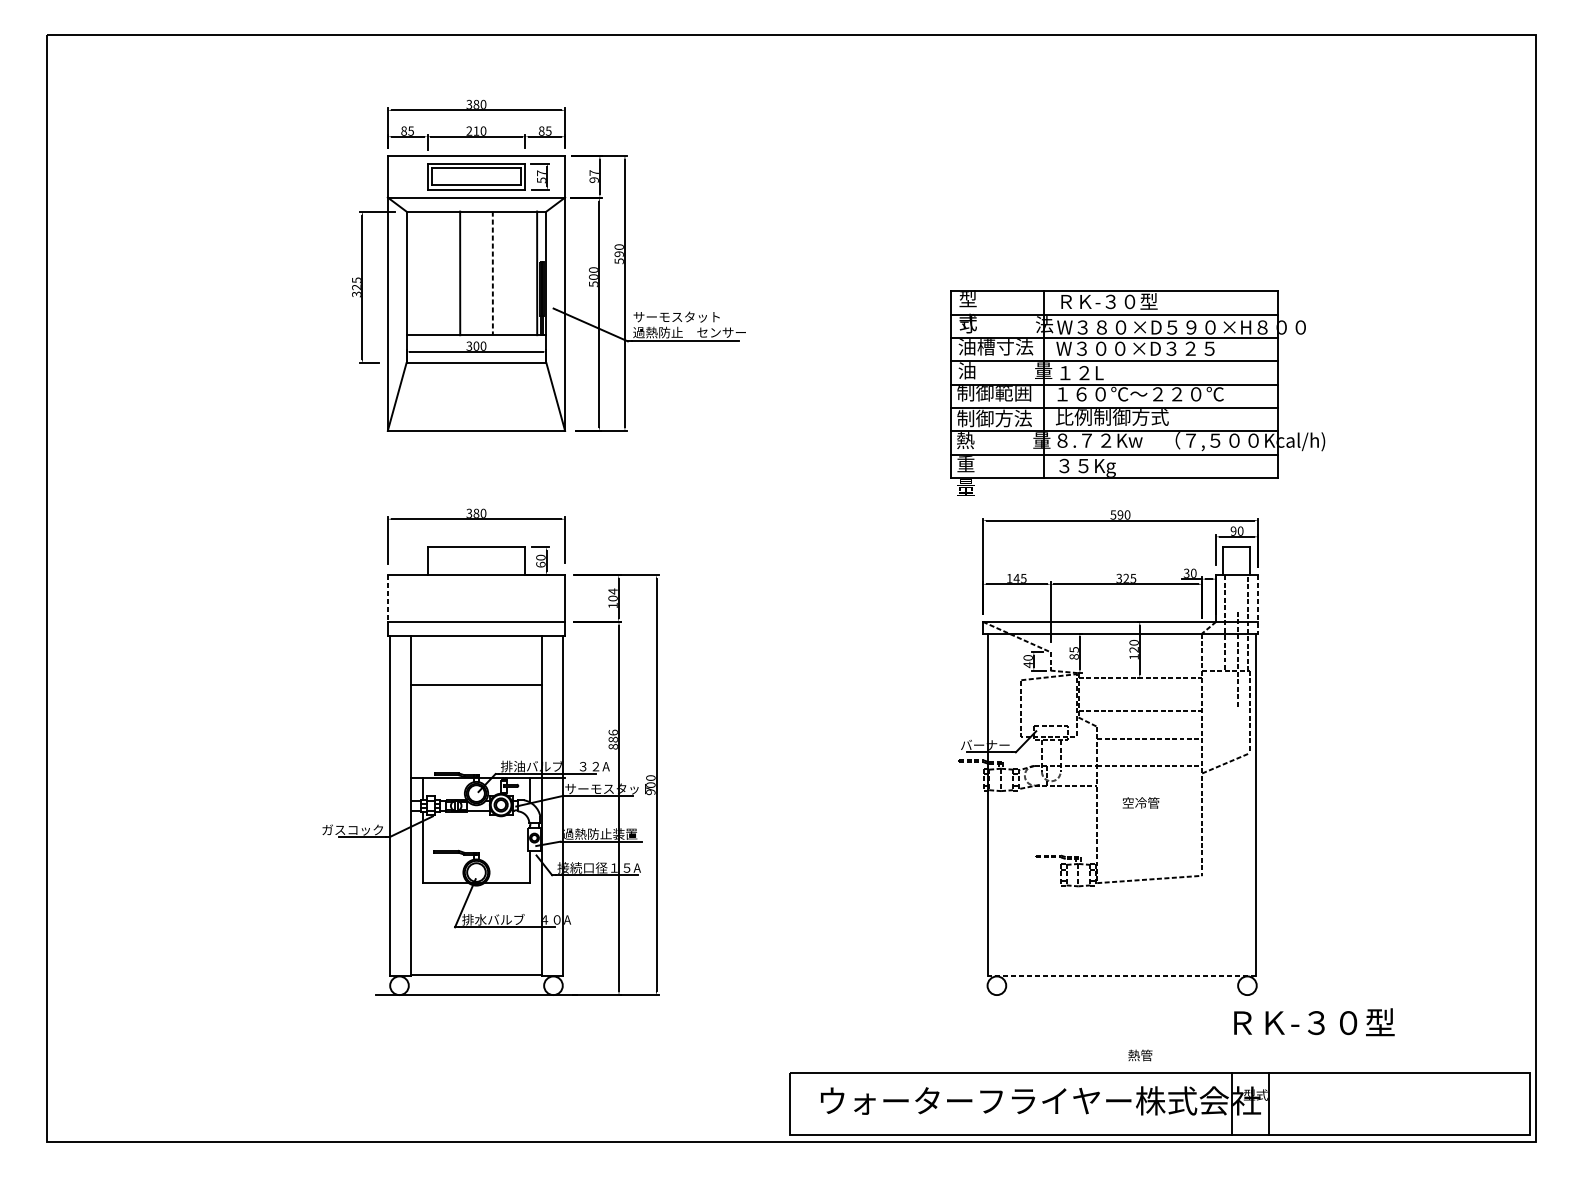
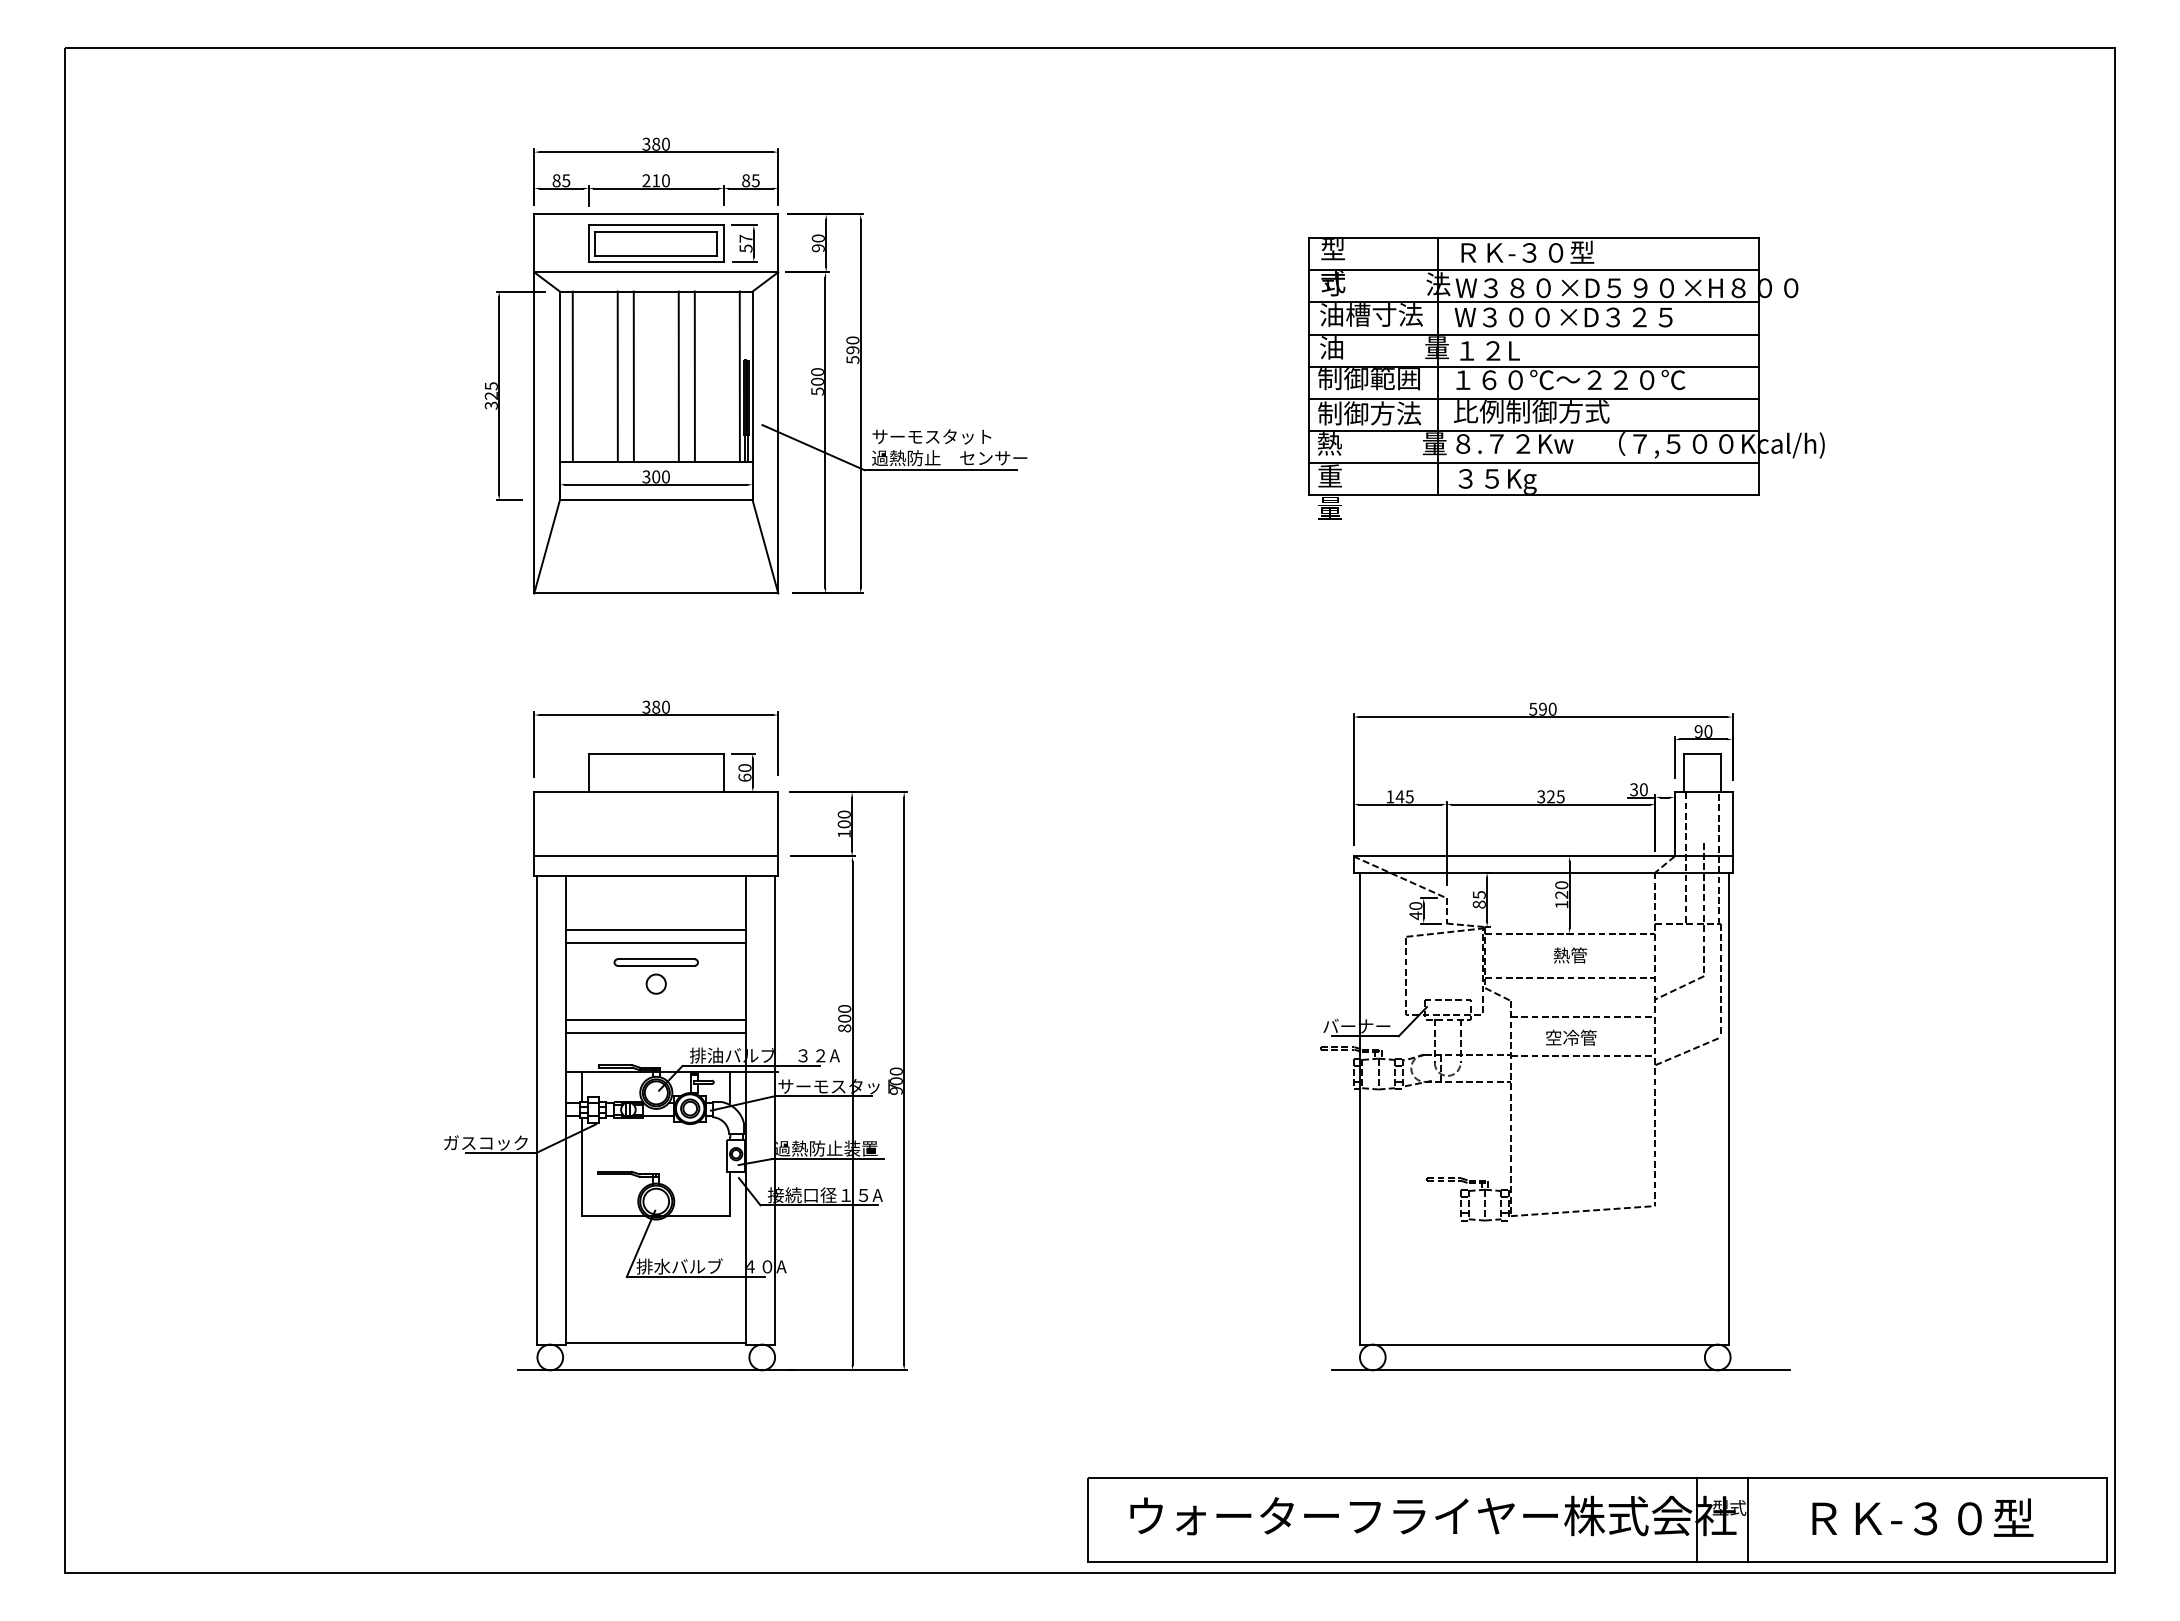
text: (593, 173) -> (817, 238), 97 -> 90
line: (415, 273) -> (572, 376), added
line: (448, 273) -> (617, 376), added
line: (504, 273) -> (694, 376), added
line: (492, 274) -> (678, 377), dashed -> solid
part: (1137, 393) -> (1566, 378), moved
text: (612, 591) -> (843, 814), 104 -> 100
line: (388, 598) -> (534, 824), dashed -> solid
line: (1258, 604) -> (1732, 832), dashed -> solid
line: (476, 675) -> (656, 930), added
part: (475, 709) -> (655, 976), added
line: (1219, 717) -> (1679, 987), added
text: (613, 735) -> (844, 1013), 886 -> 800
line: (476, 741) -> (656, 1020), added
line: (476, 750) -> (656, 1033), added
text: (1141, 802) -> (1571, 1037), moved
line: (1121, 976) -> (1544, 1344), dashed -> solid
line: (1133, 995) -> (1560, 1370), added
text: (1314, 1022) -> (1922, 1517), moved
text: (1140, 1055) -> (1570, 955), moved

